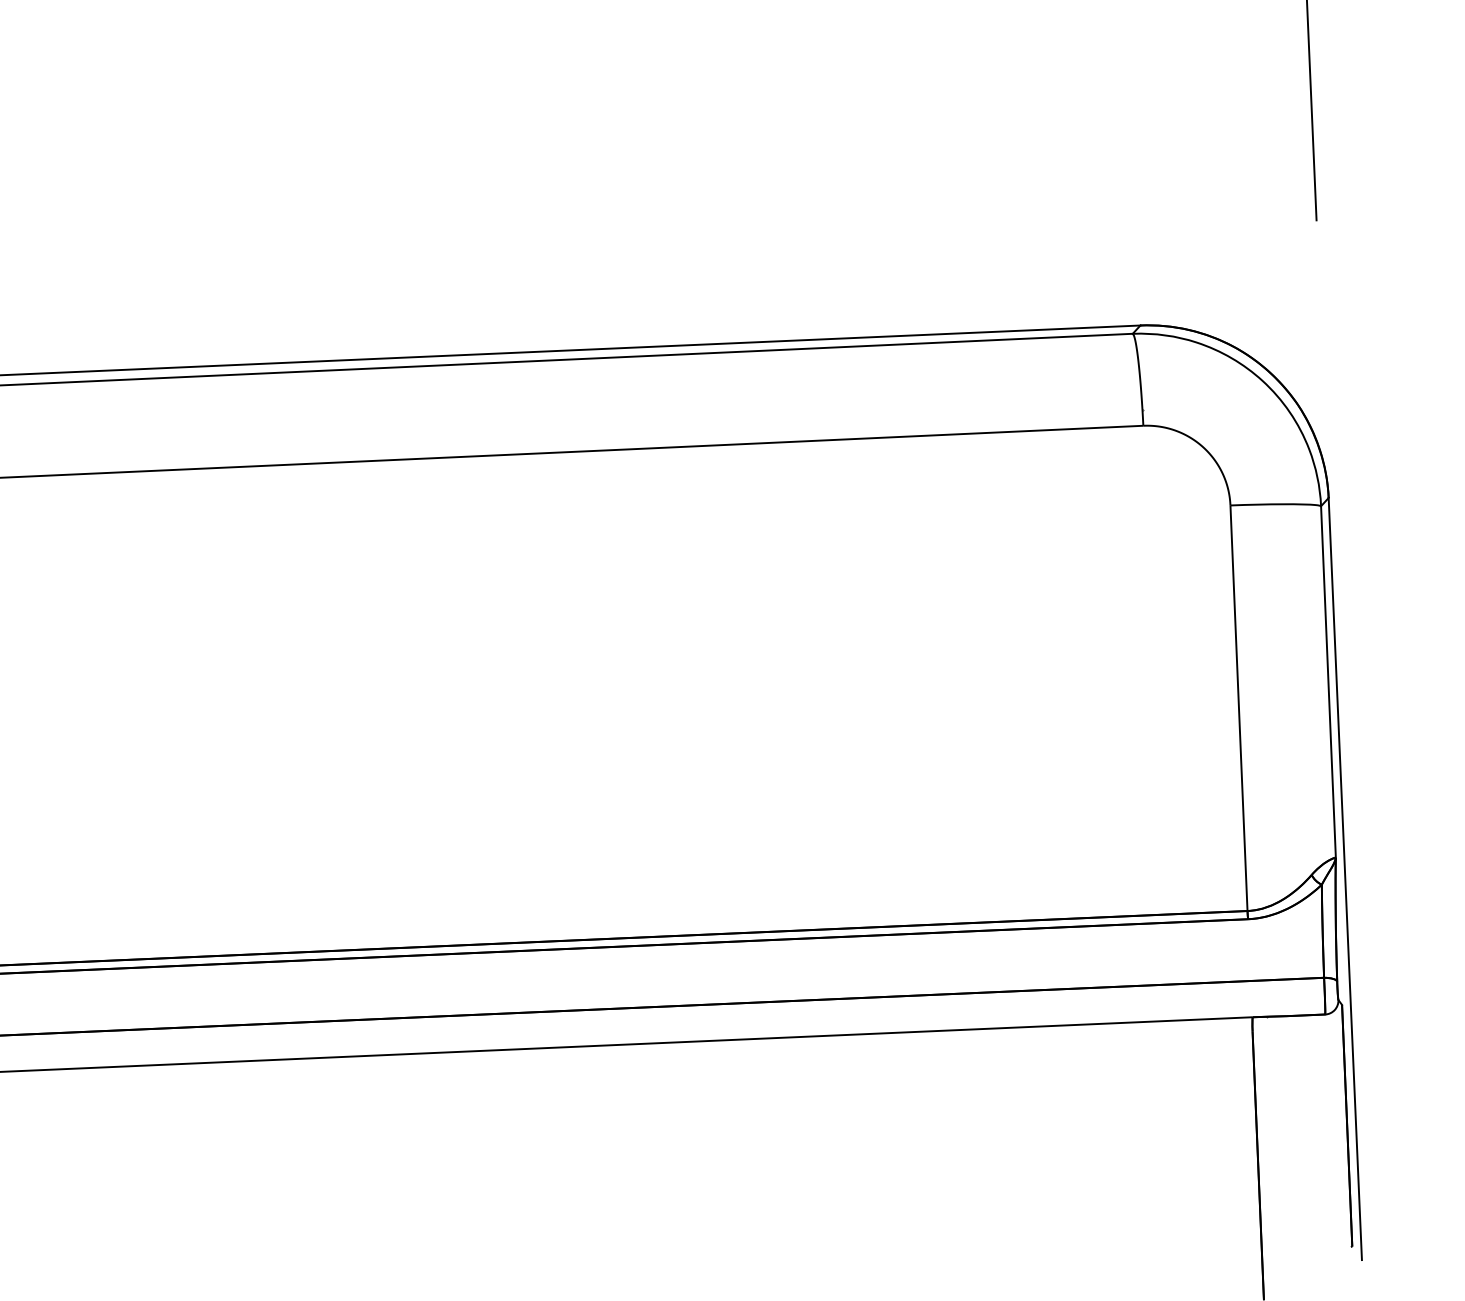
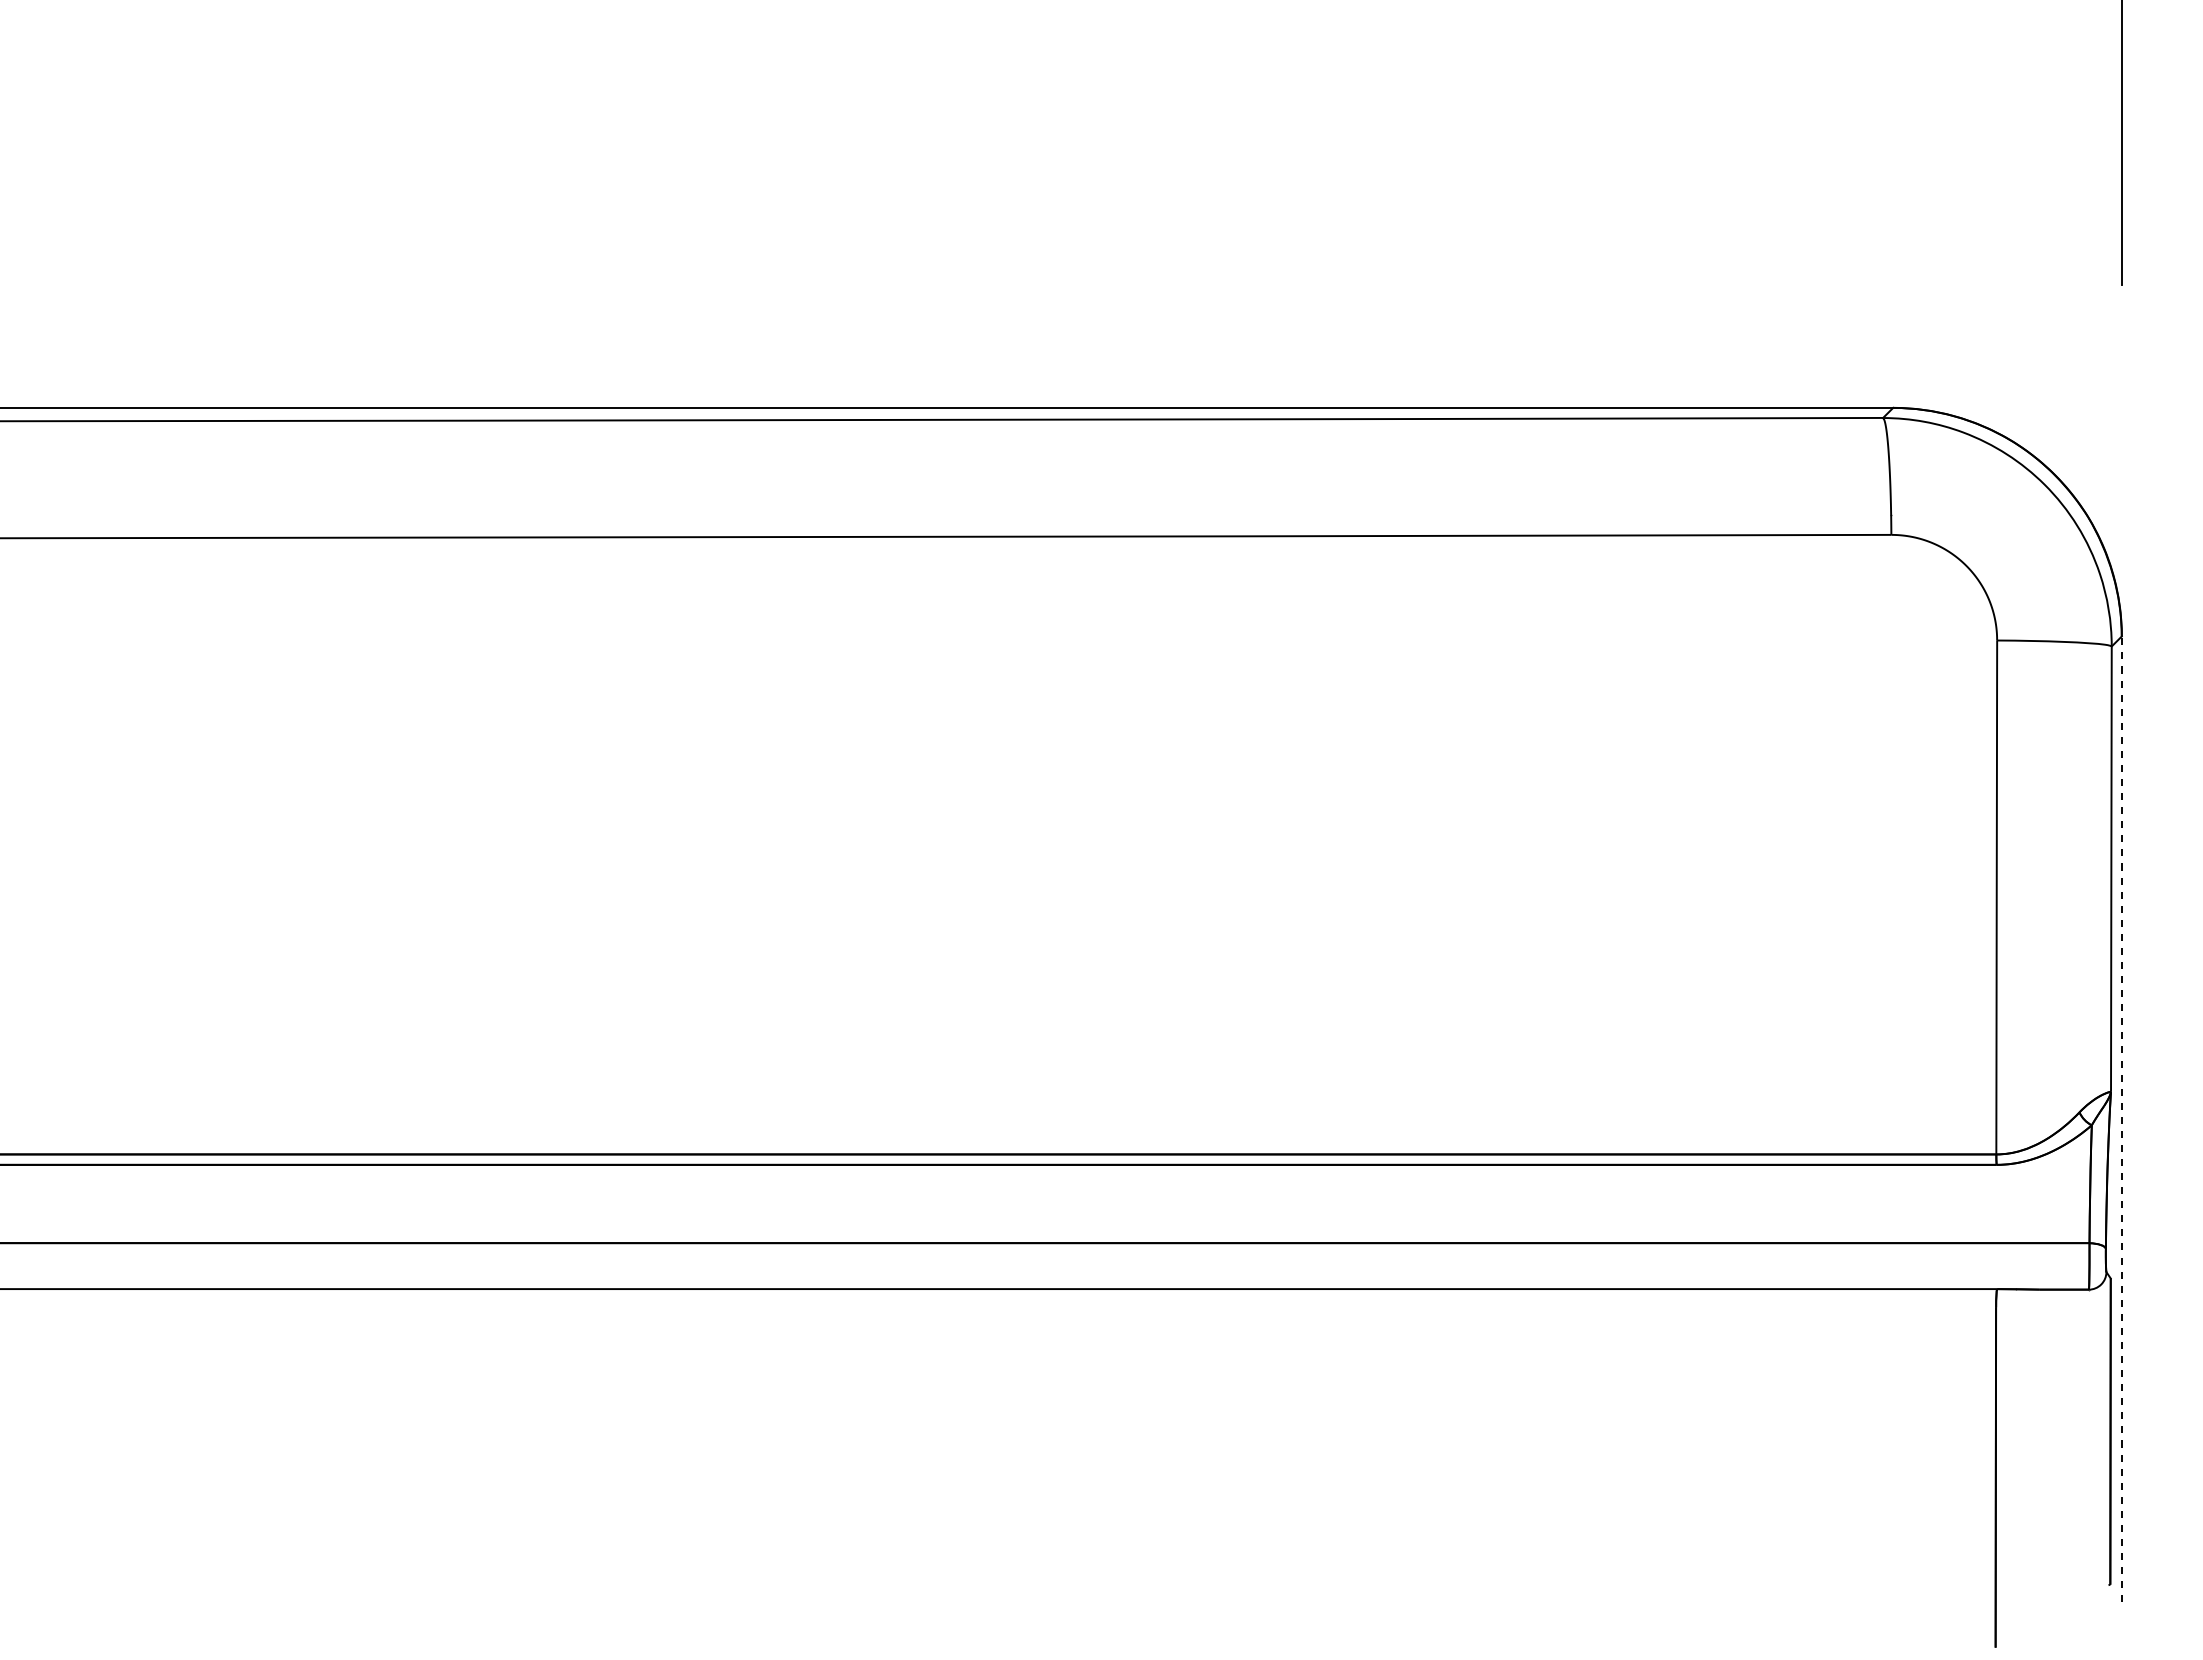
line: (1345, 879) -> (2121, 1119), solid -> dashed

